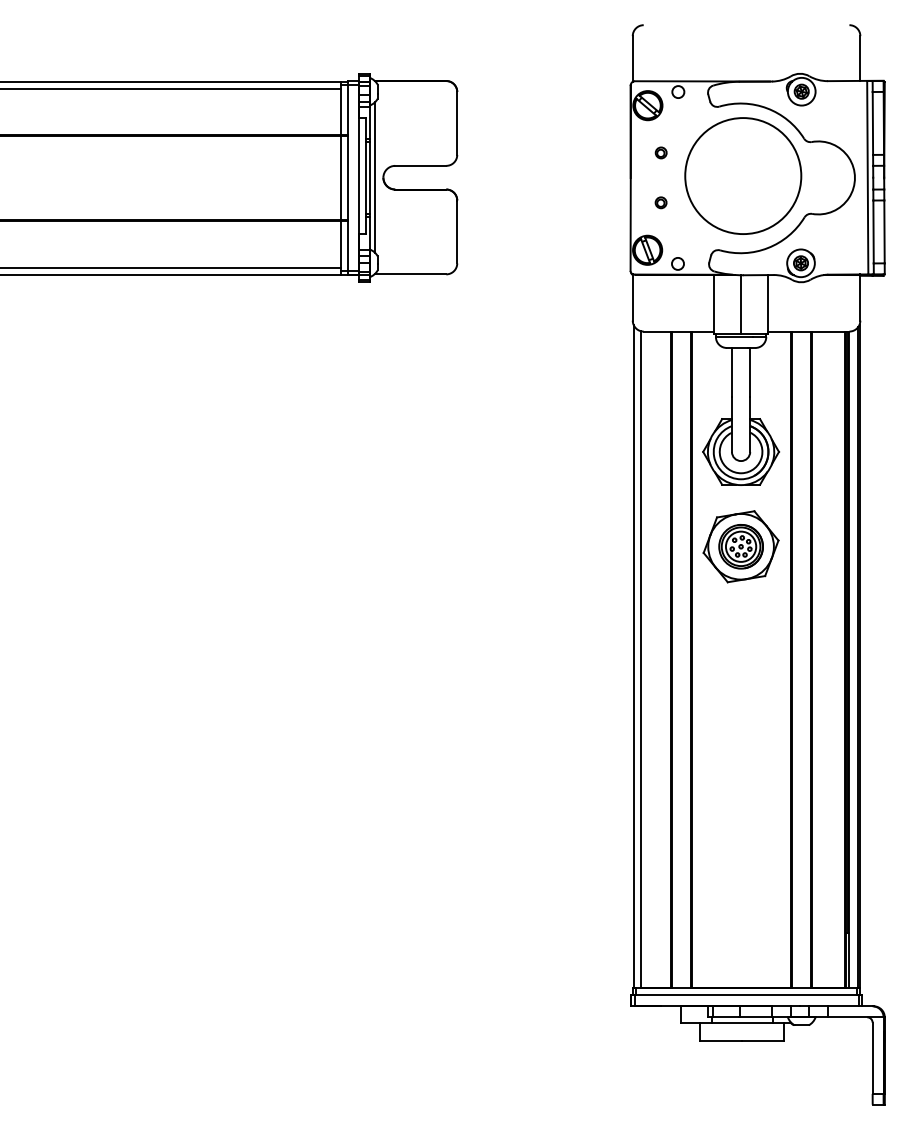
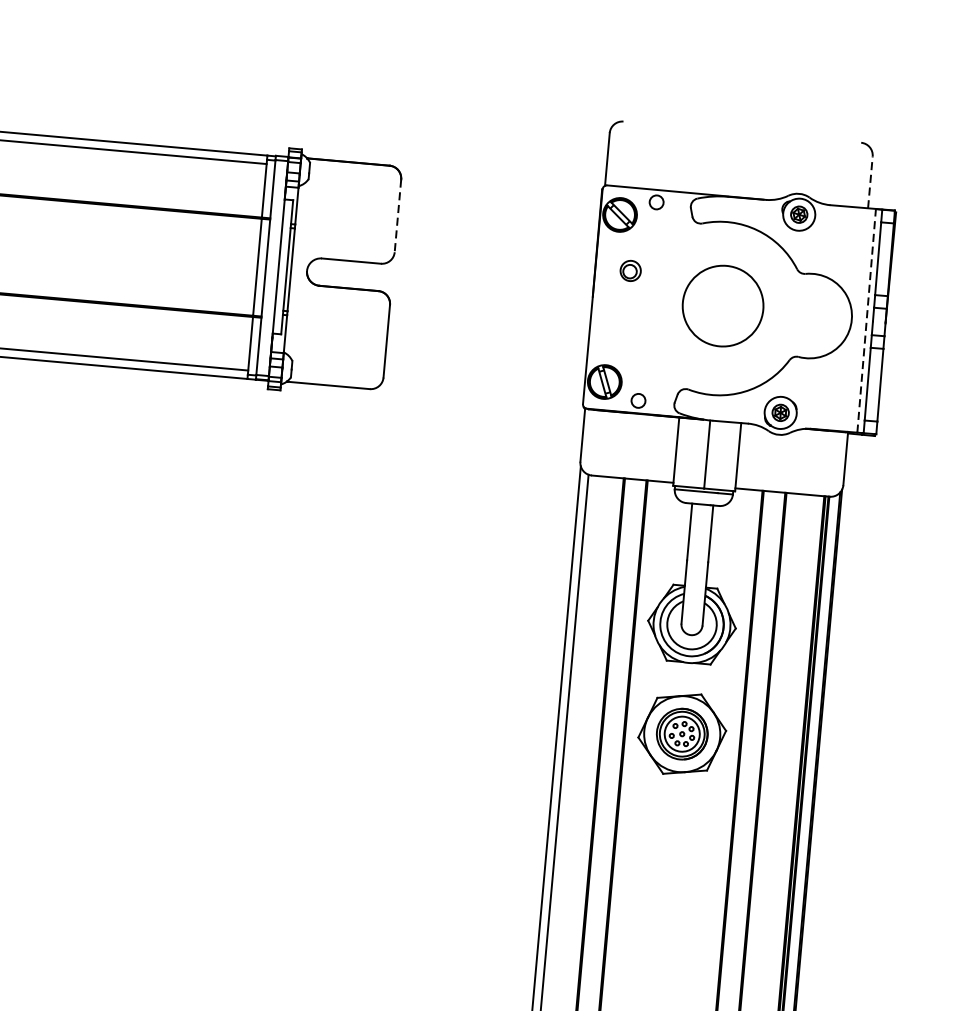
line: (860, 58) -> (870, 182), solid -> dashed
line: (457, 123) -> (398, 215), solid -> dashed
part: (660, 152) -> (629, 270), size x1.6
circle: (743, 175) -> (723, 305), size x0.6
line: (375, 177) -> (297, 269), removed
line: (867, 177) -> (866, 320), solid -> dashed
part: (660, 202) -> (624, 328), removed

